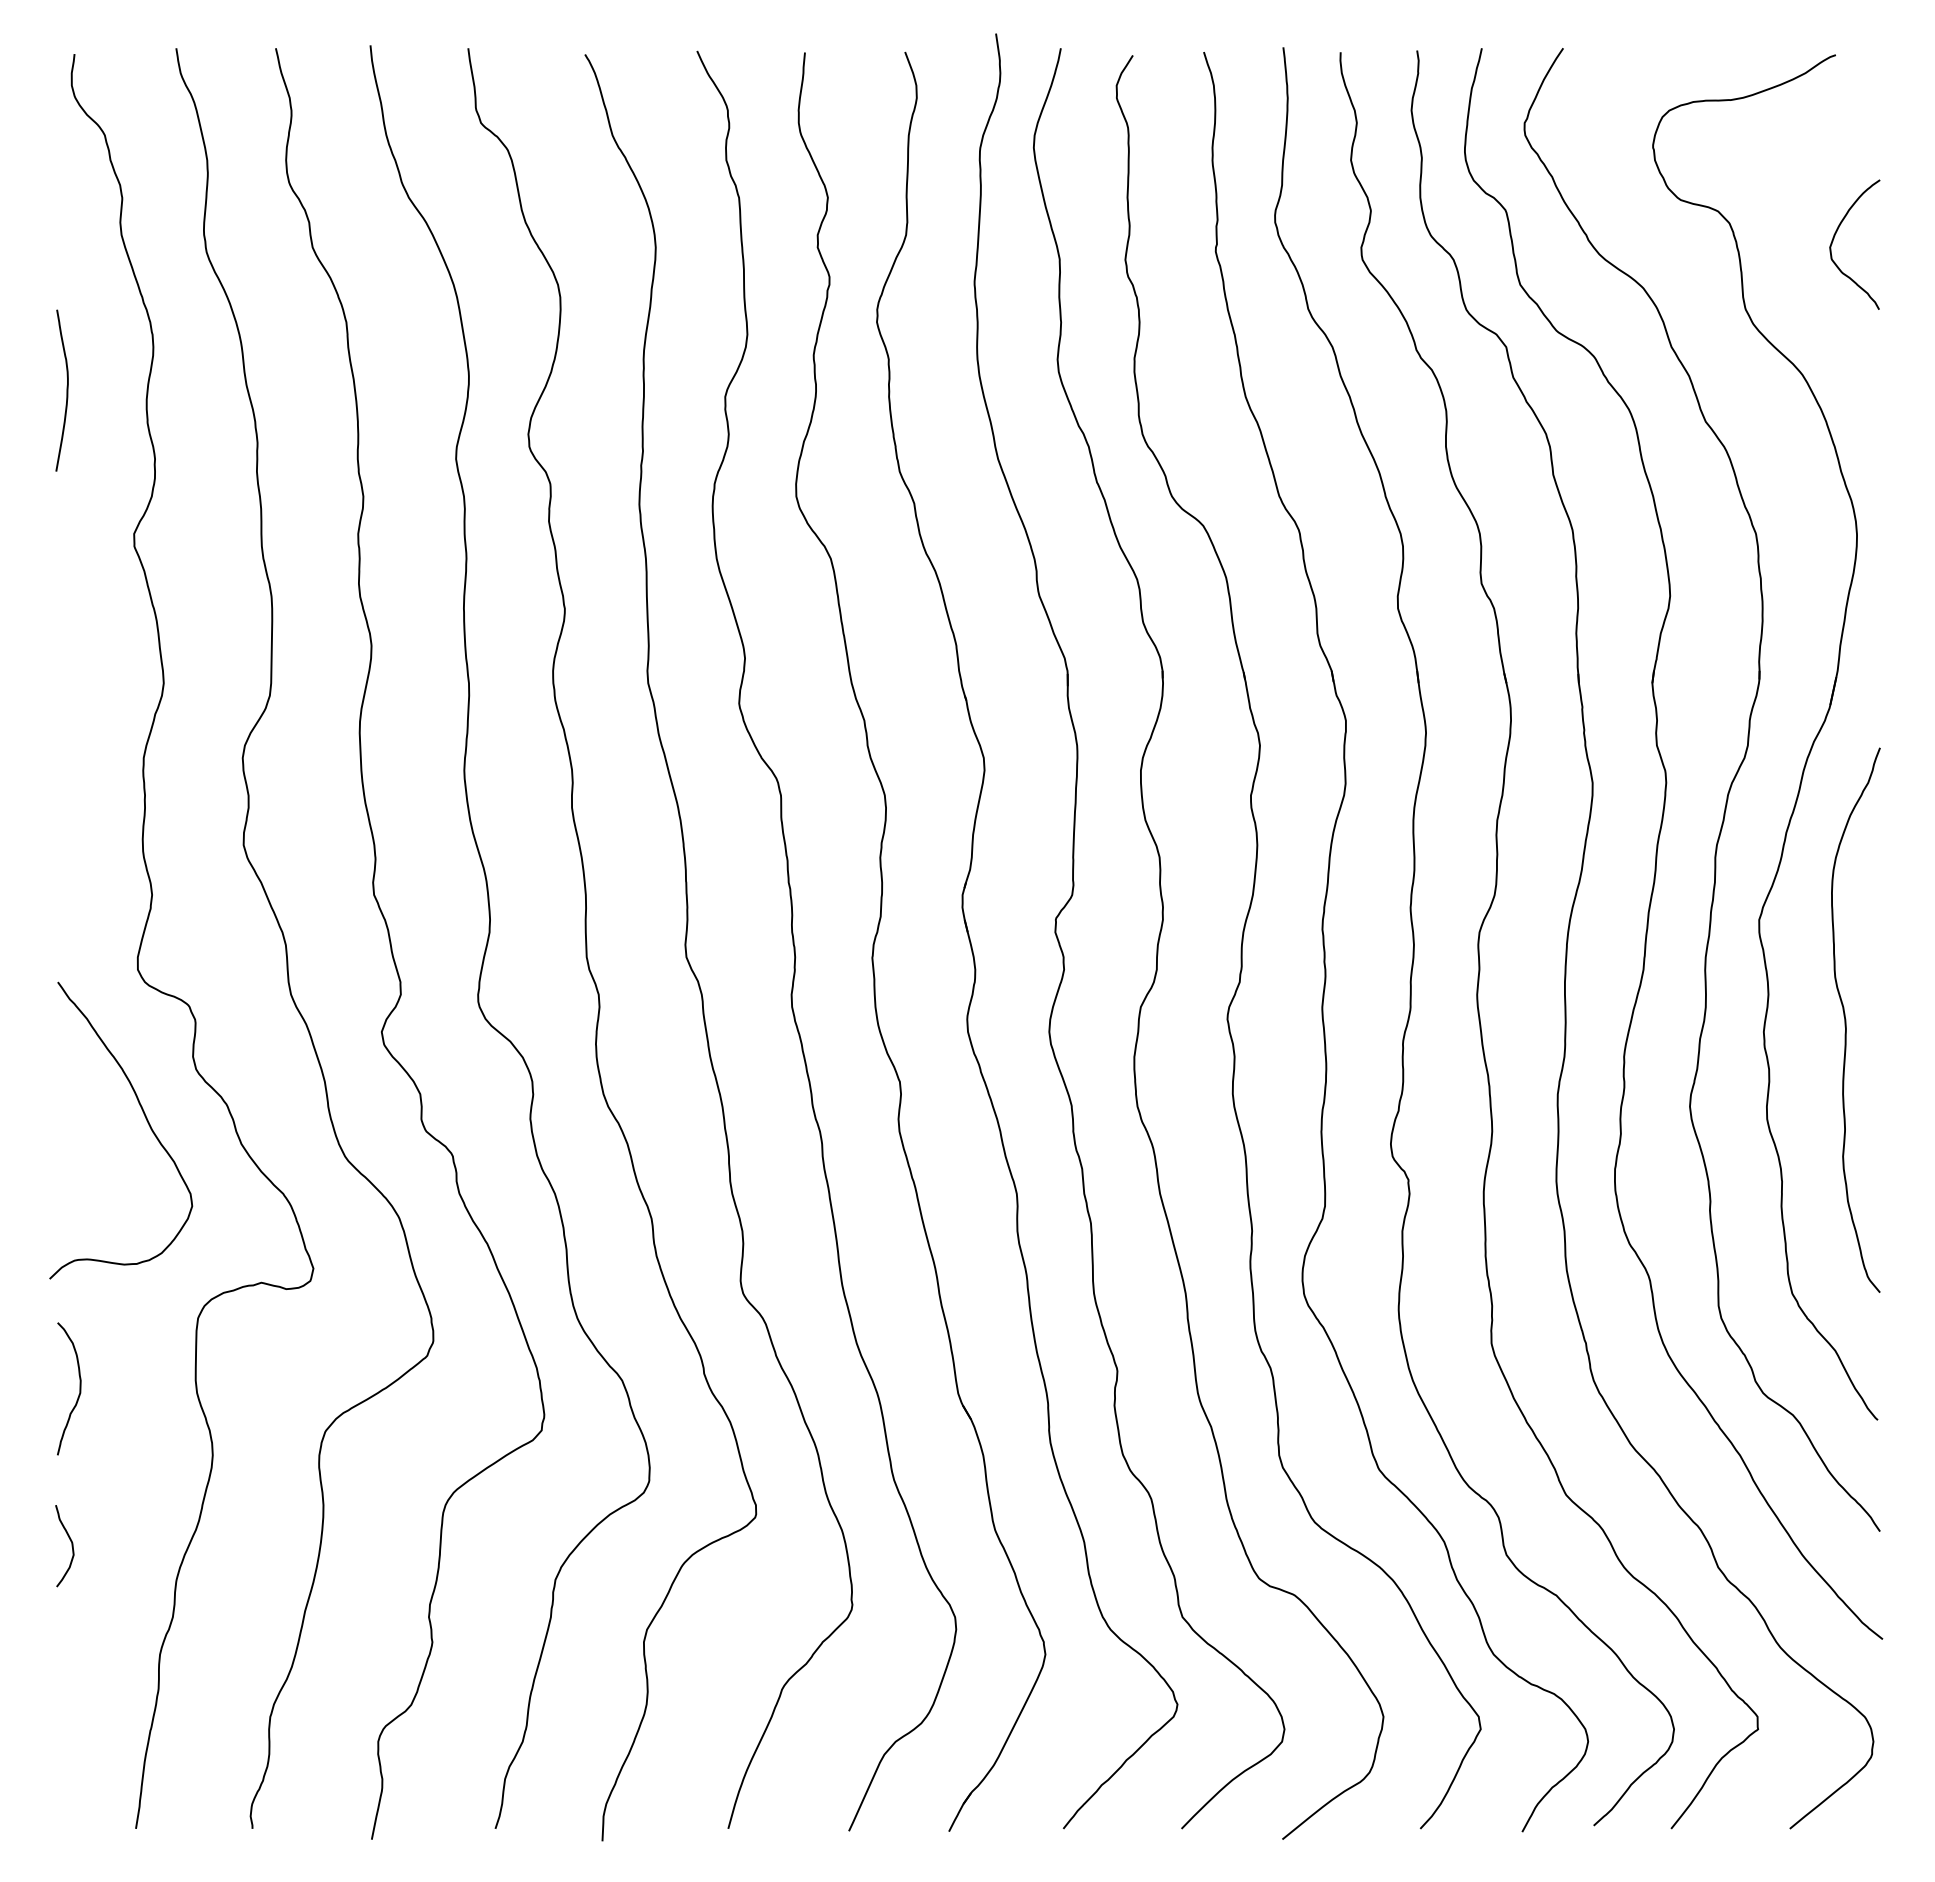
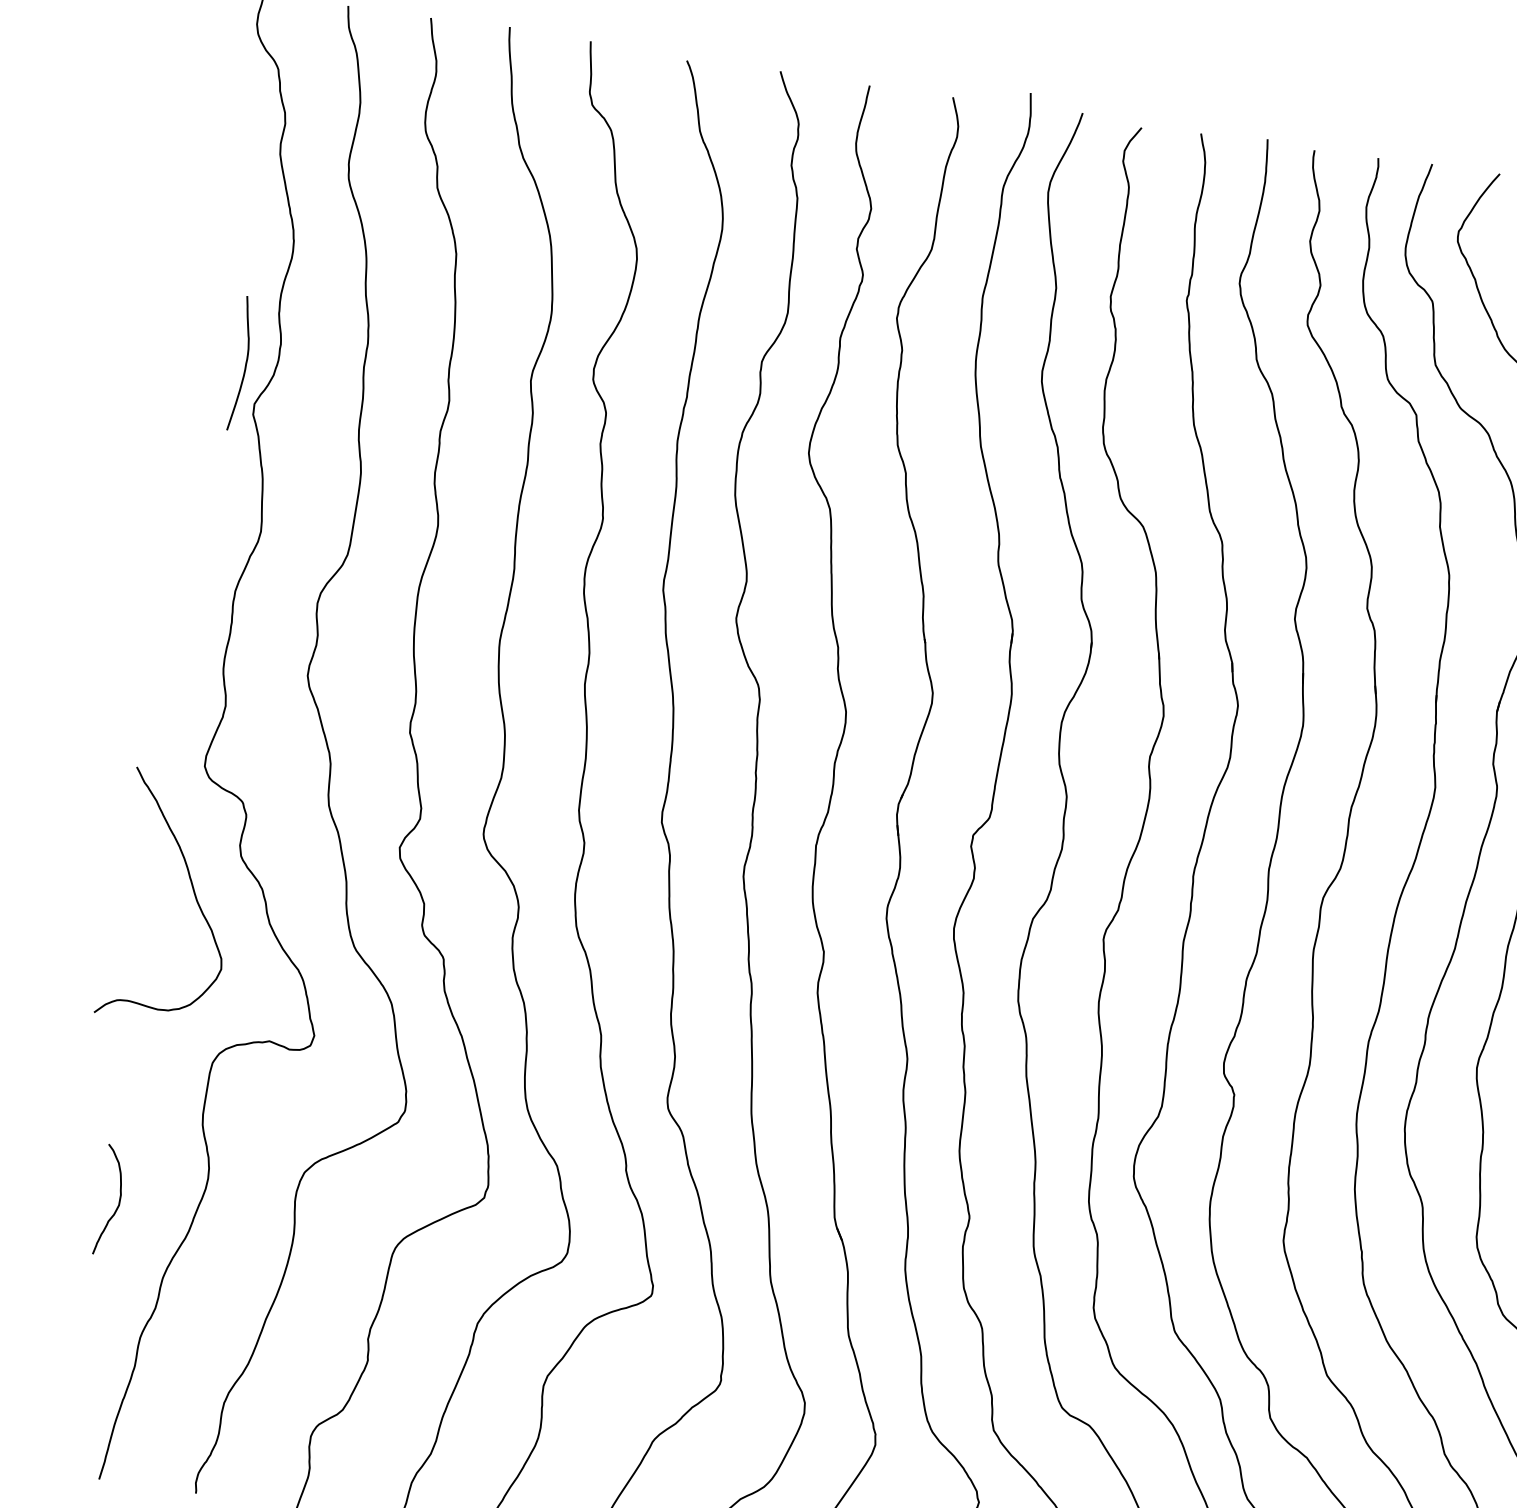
curve: (66, 390) -> (245, 364), moved
curve: (79, 1388) -> (118, 1201), moved
curve: (71, 1546) -> (79, 1237), removed

